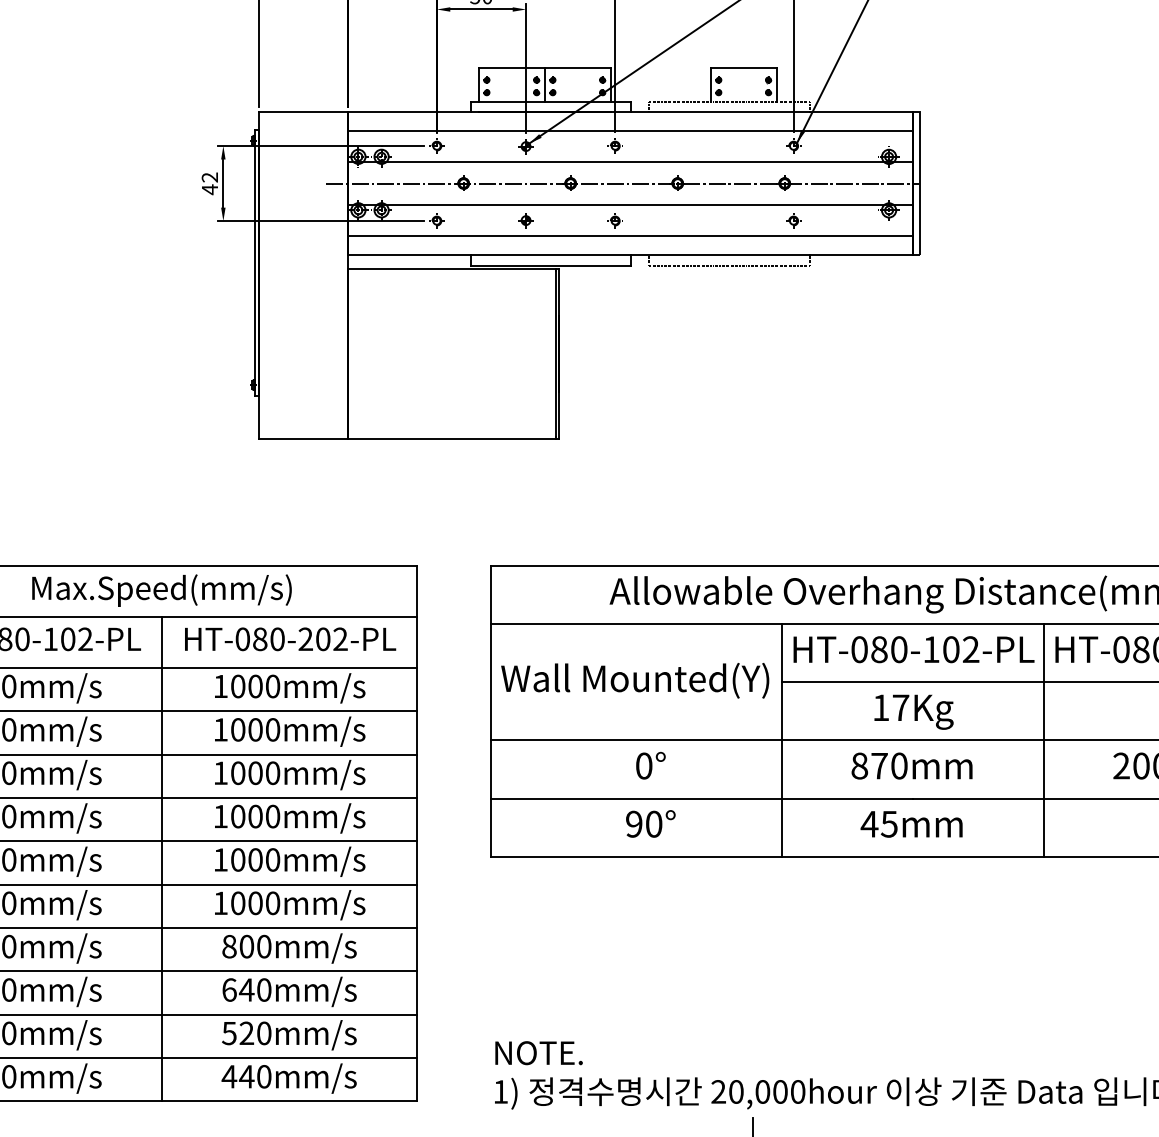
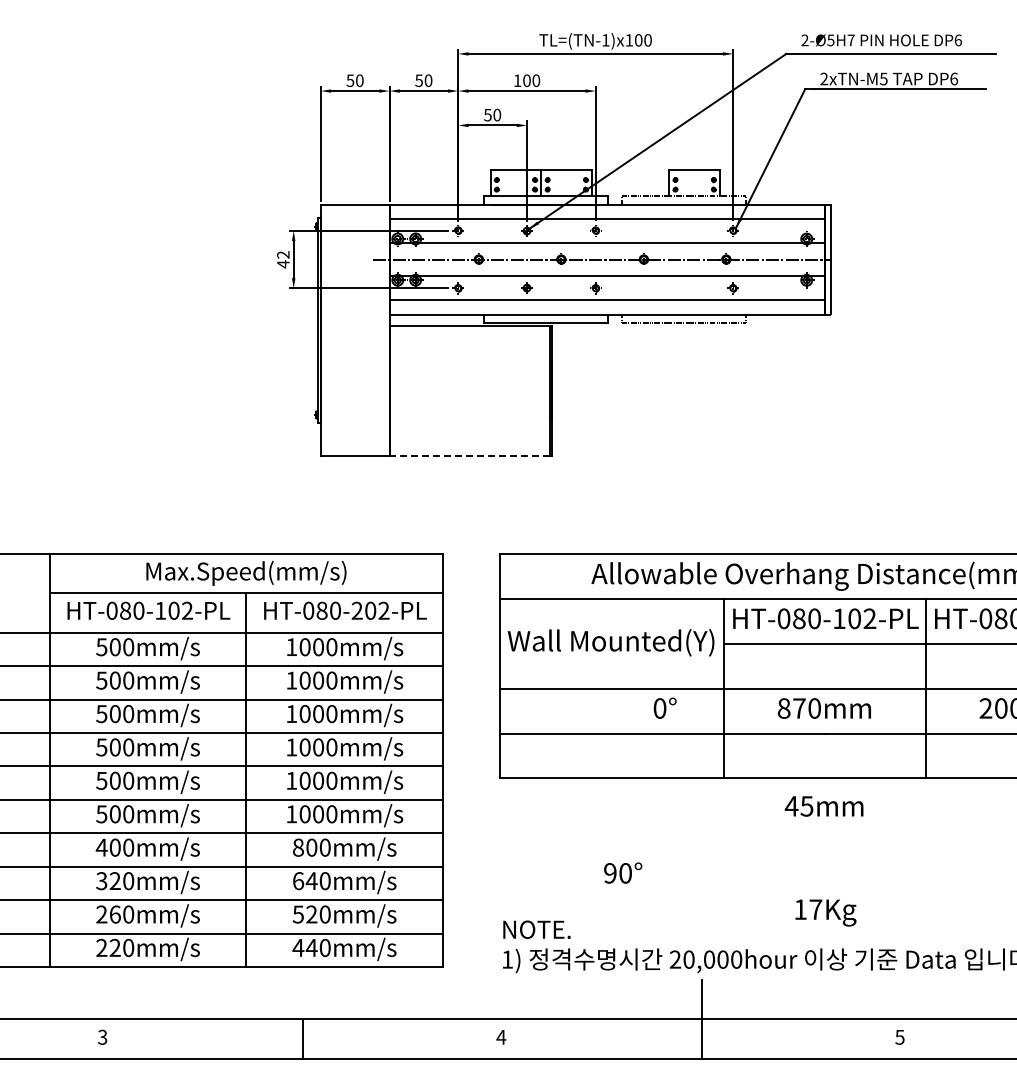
line: (451, 439) -> (469, 456), solid -> dashed
text: (913, 711) -> (825, 912), moved
text: (649, 764) -> (664, 707), moved
text: (651, 823) -> (623, 872), moved
text: (910, 824) -> (823, 806), moved

